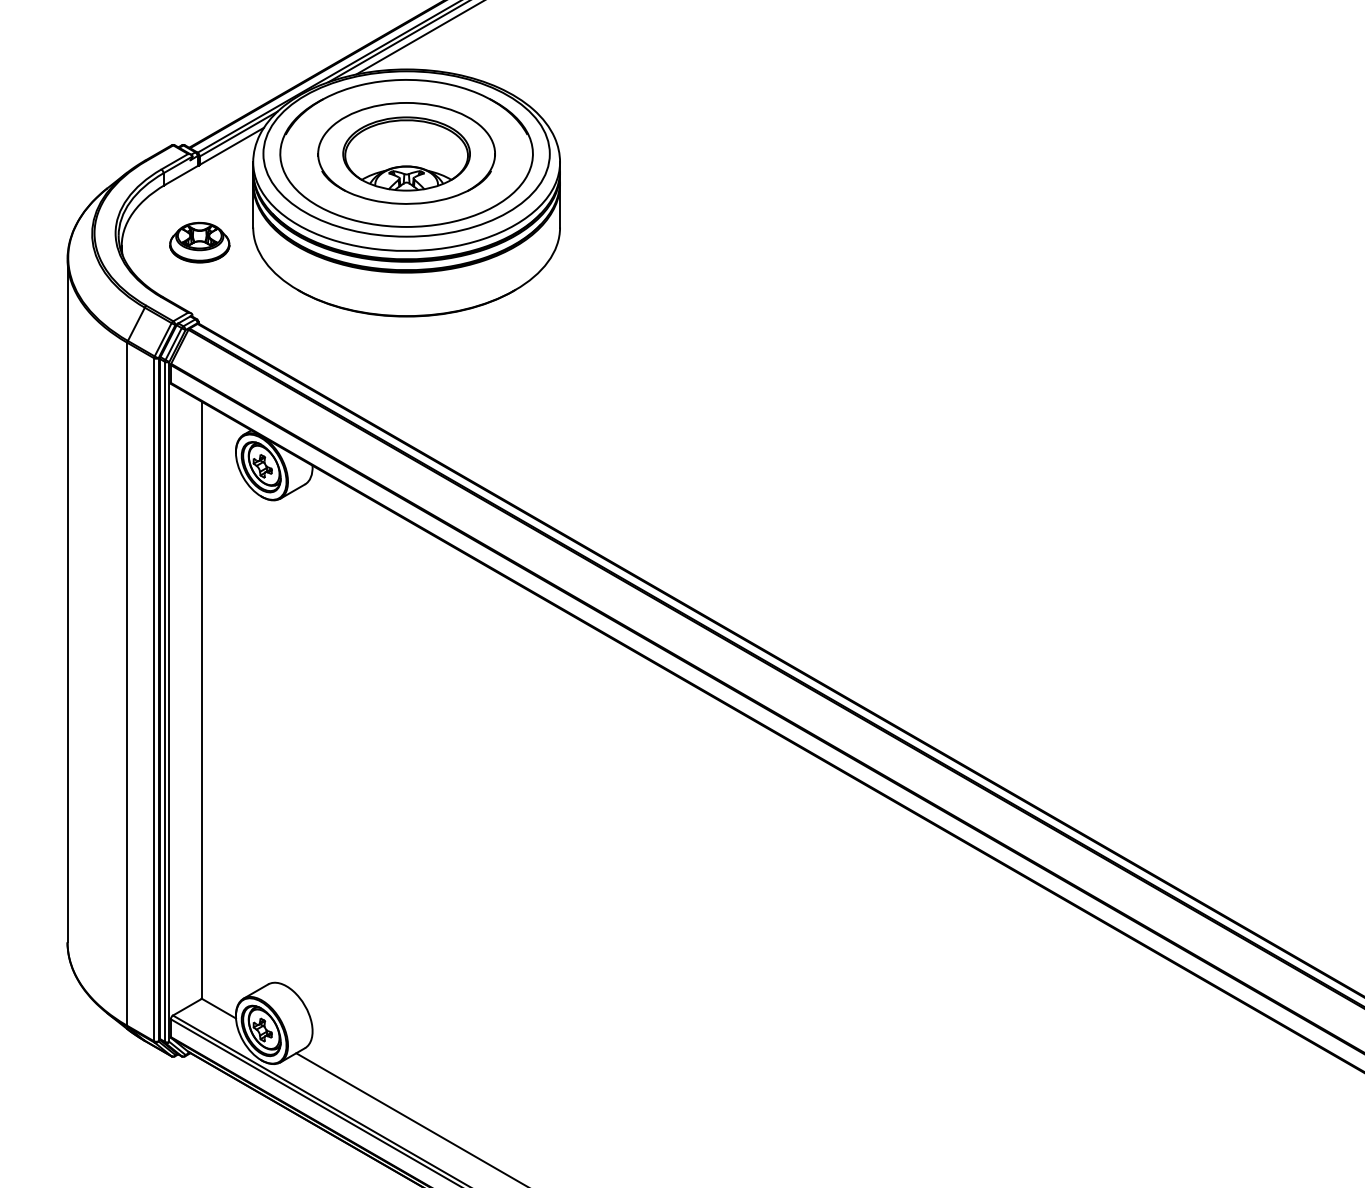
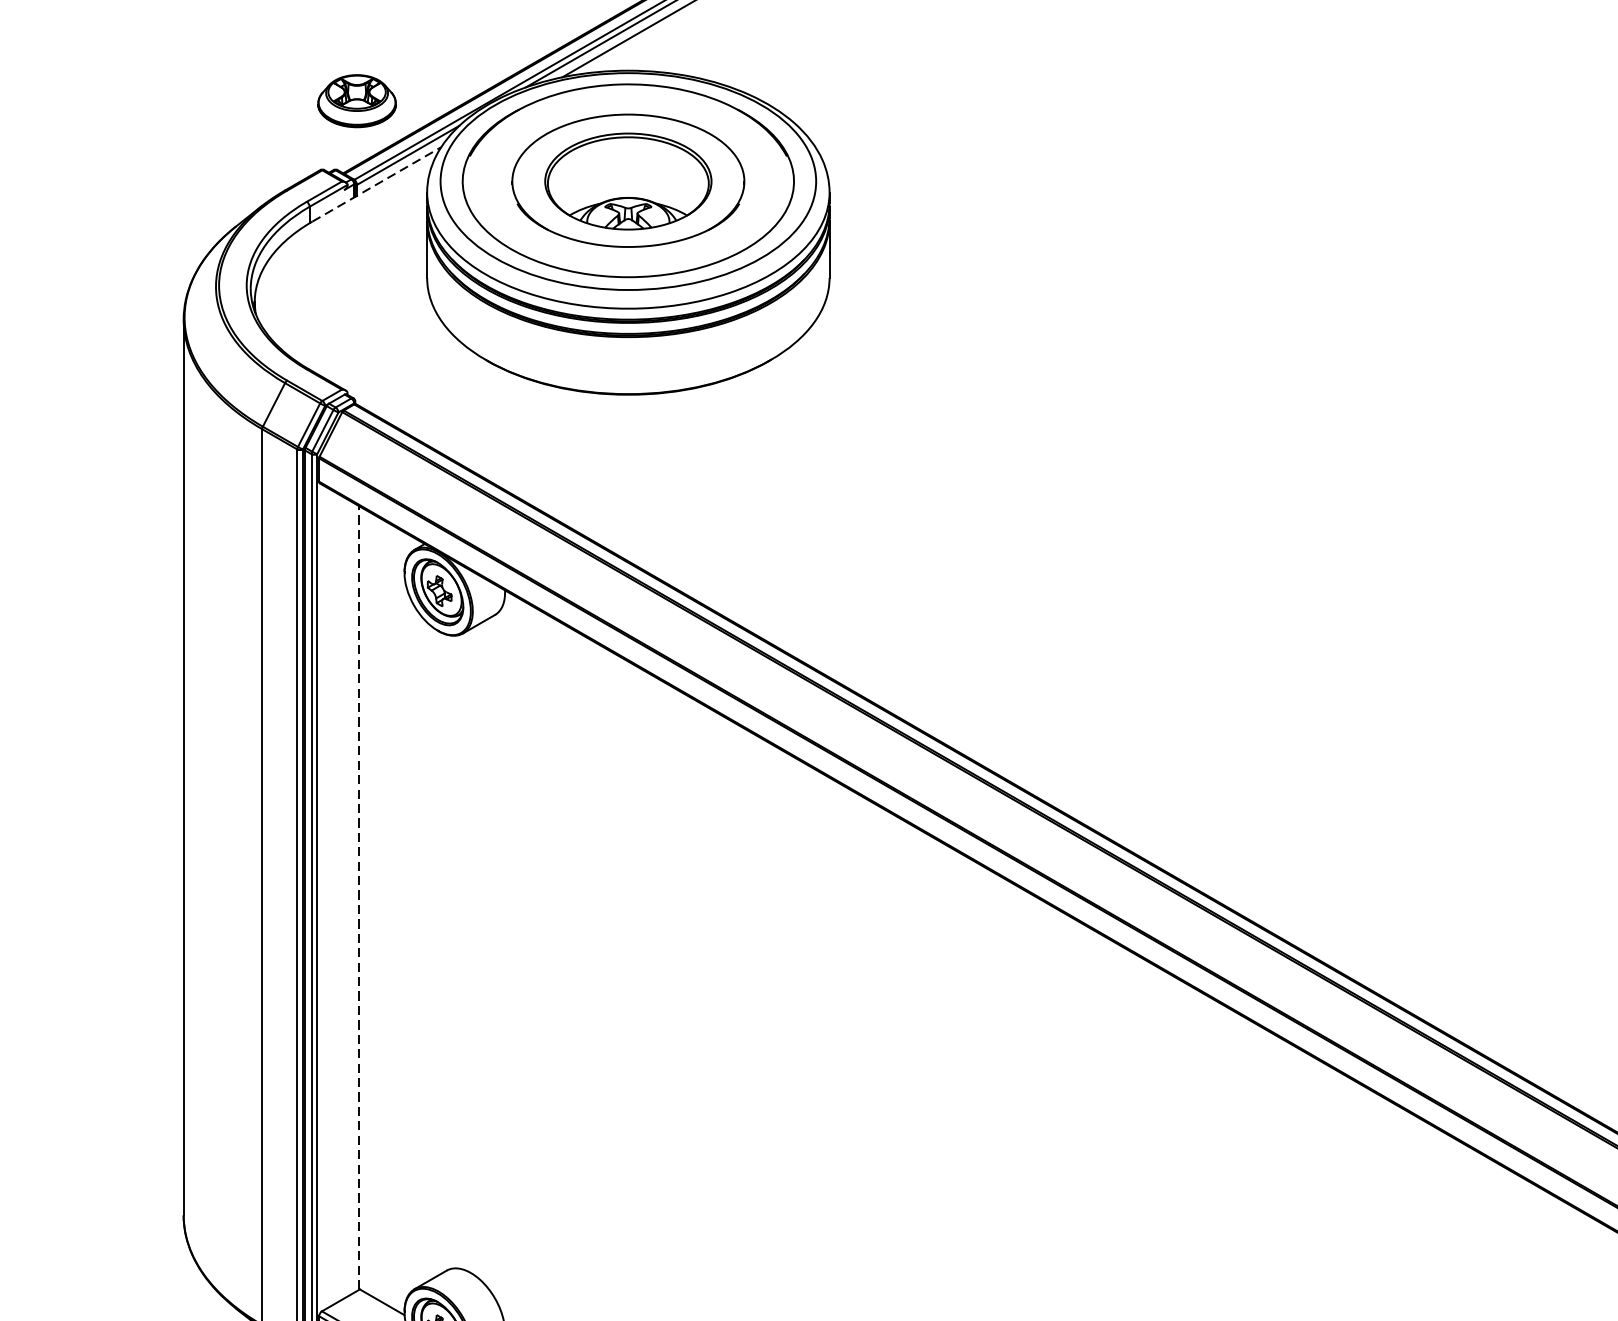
line: (214, 156) -> (376, 184), solid -> dashed
part: (199, 242) -> (356, 100), moved
line: (201, 699) -> (359, 896), solid -> dashed

